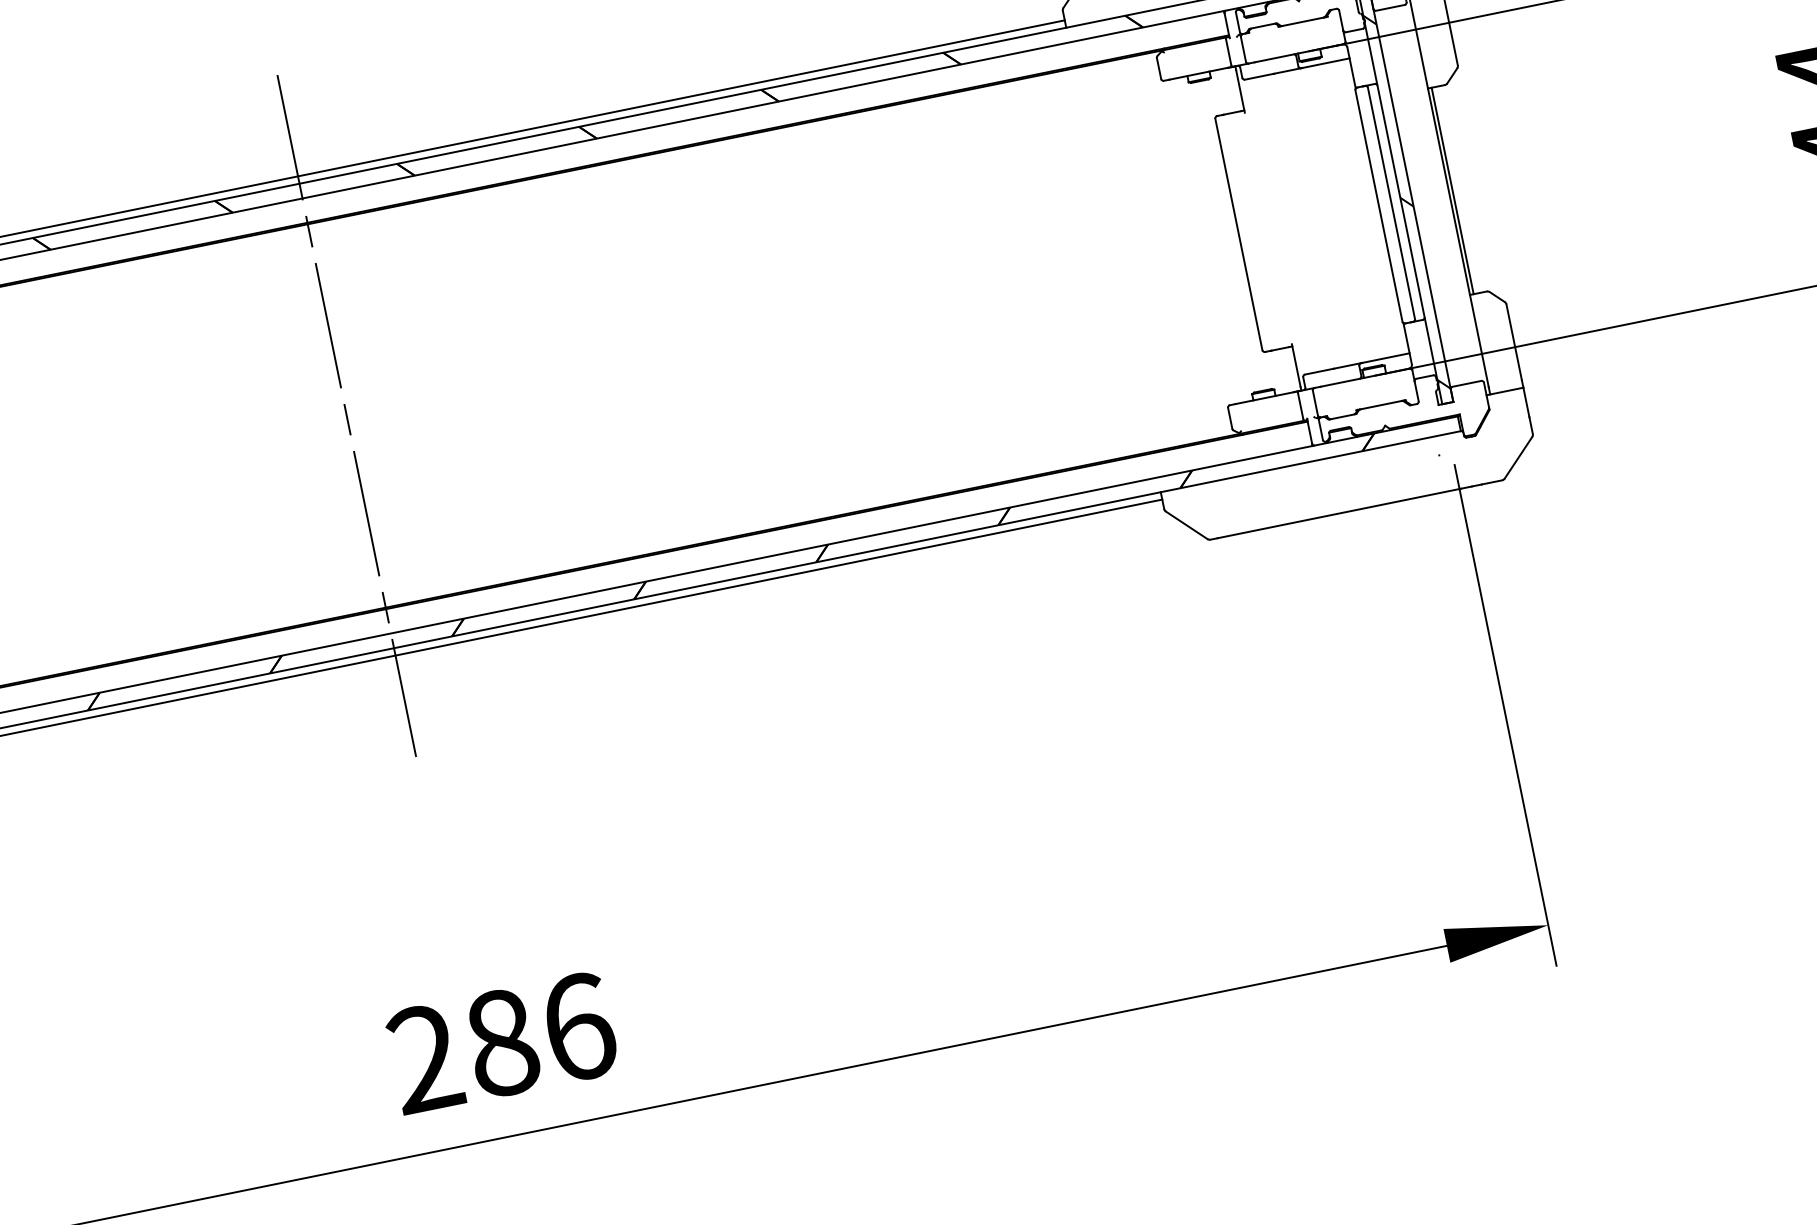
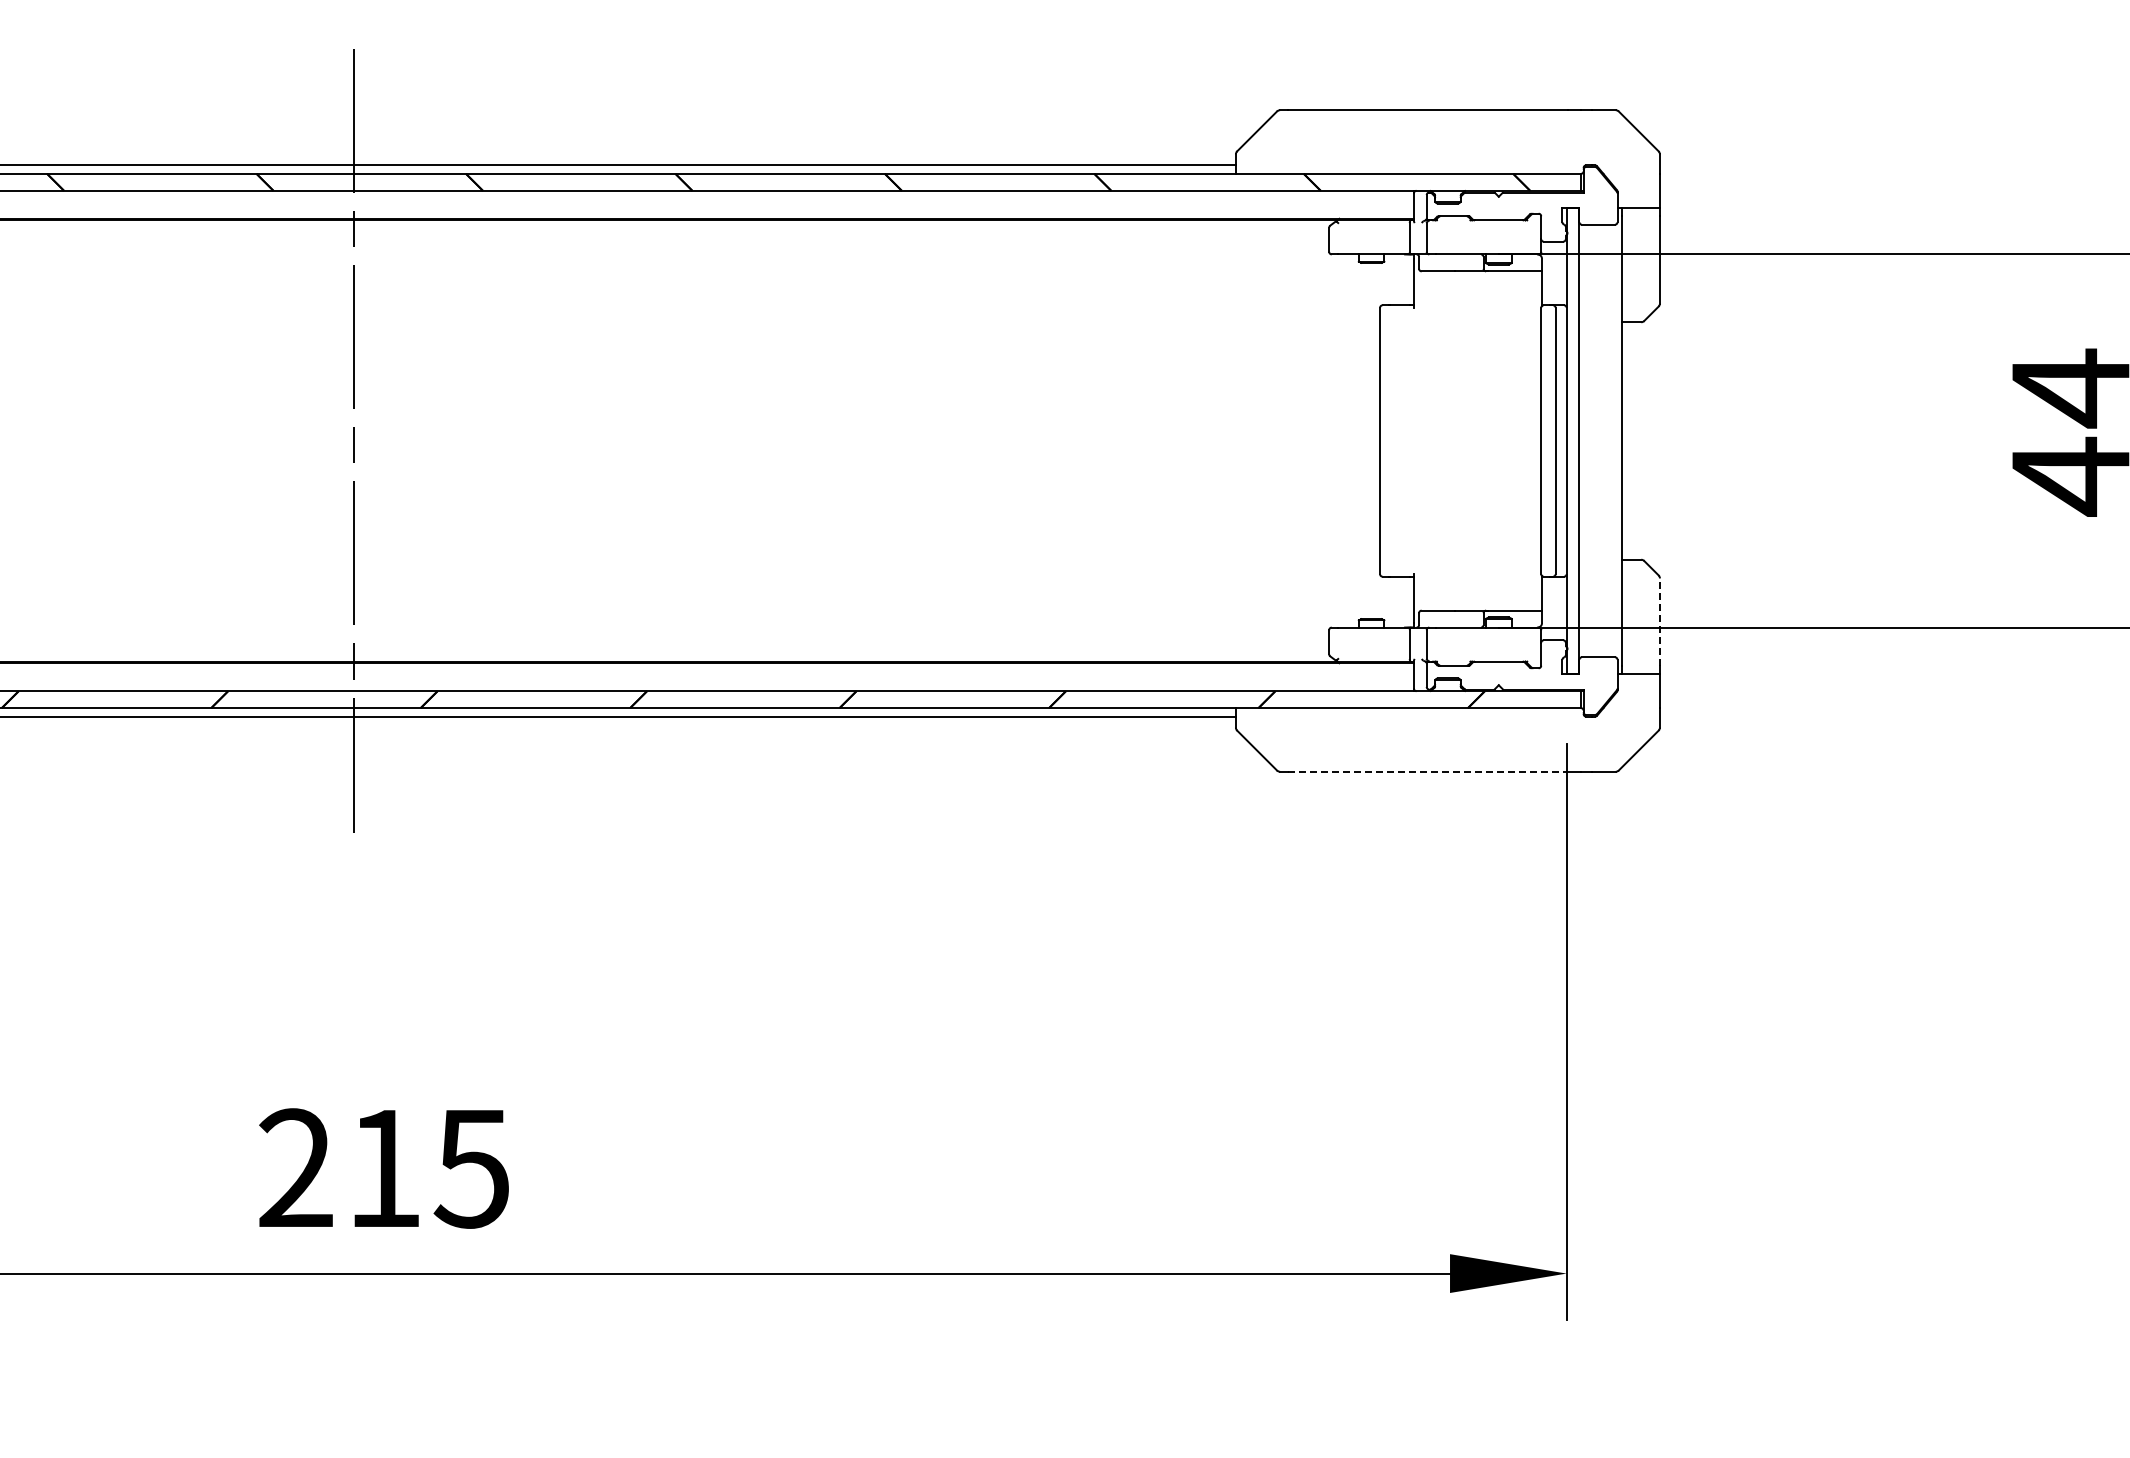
line: (1452, 190) -> (1626, 440), removed
hatch: (1406, 201) -> (1572, 442), removed
line: (1513, 342) -> (1659, 622), solid -> dashed
line: (1339, 513) -> (1428, 771), solid -> dashed
text: (541, 1035) -> (429, 1168), 286 -> 215

